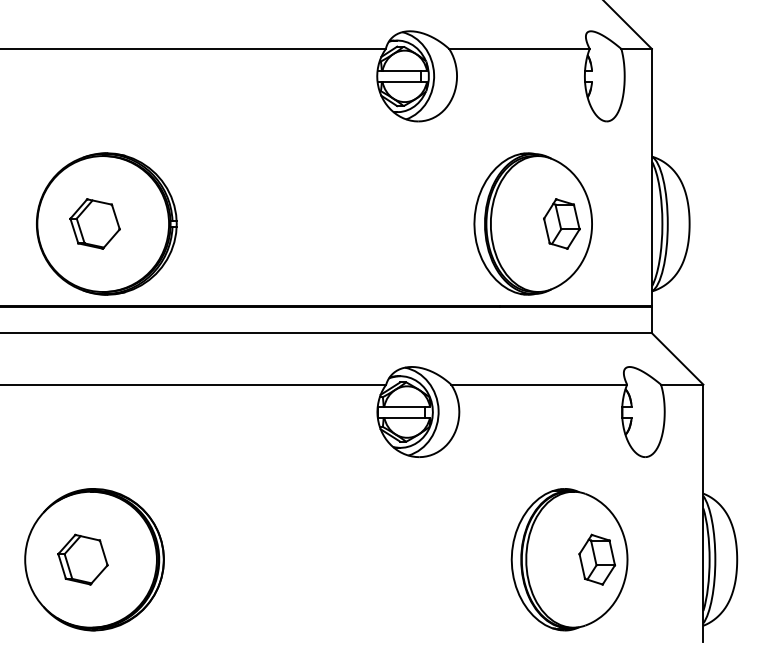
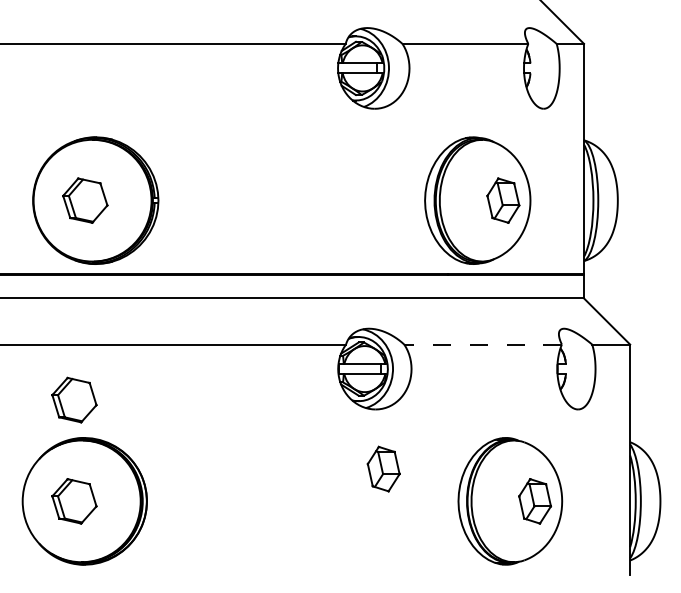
line: (539, 384) -> (483, 344), solid -> dashed
part: (82, 446) -> (74, 399), added
part: (427, 523) -> (383, 468), added

